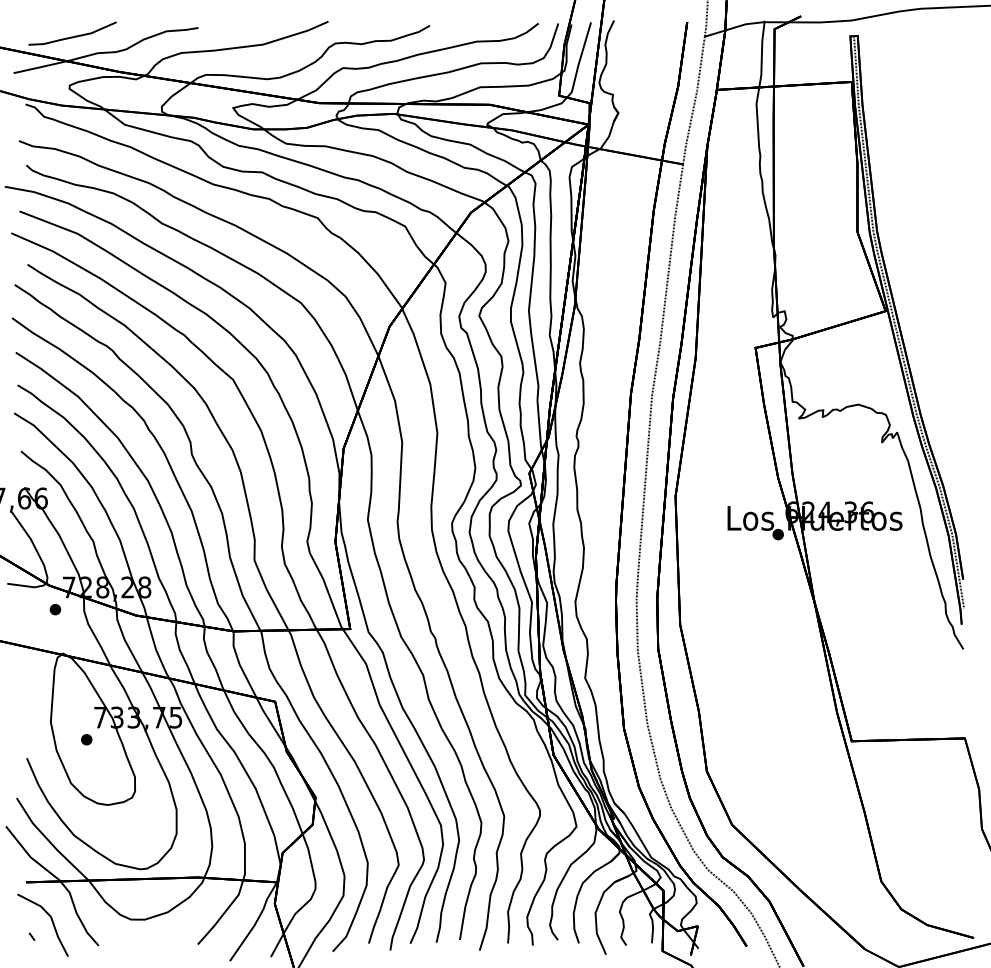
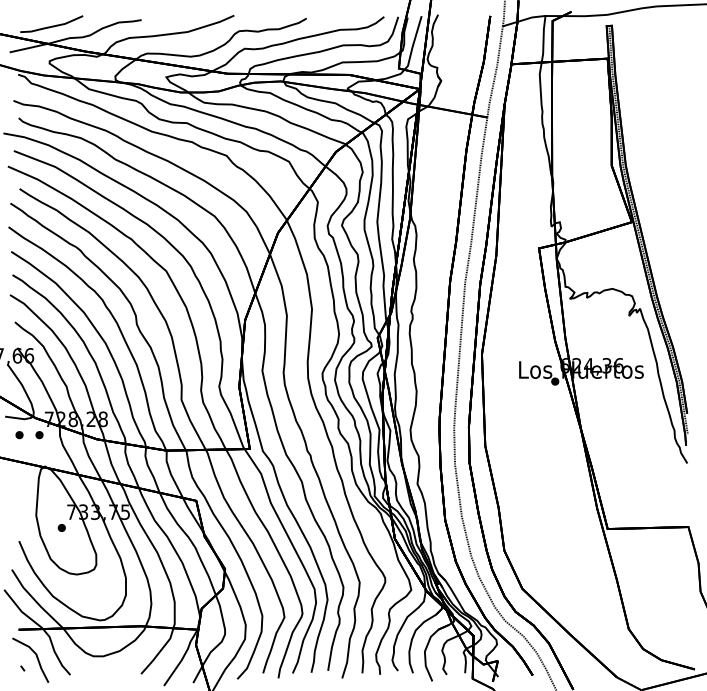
part: (27, 609) -> (19, 435), added

